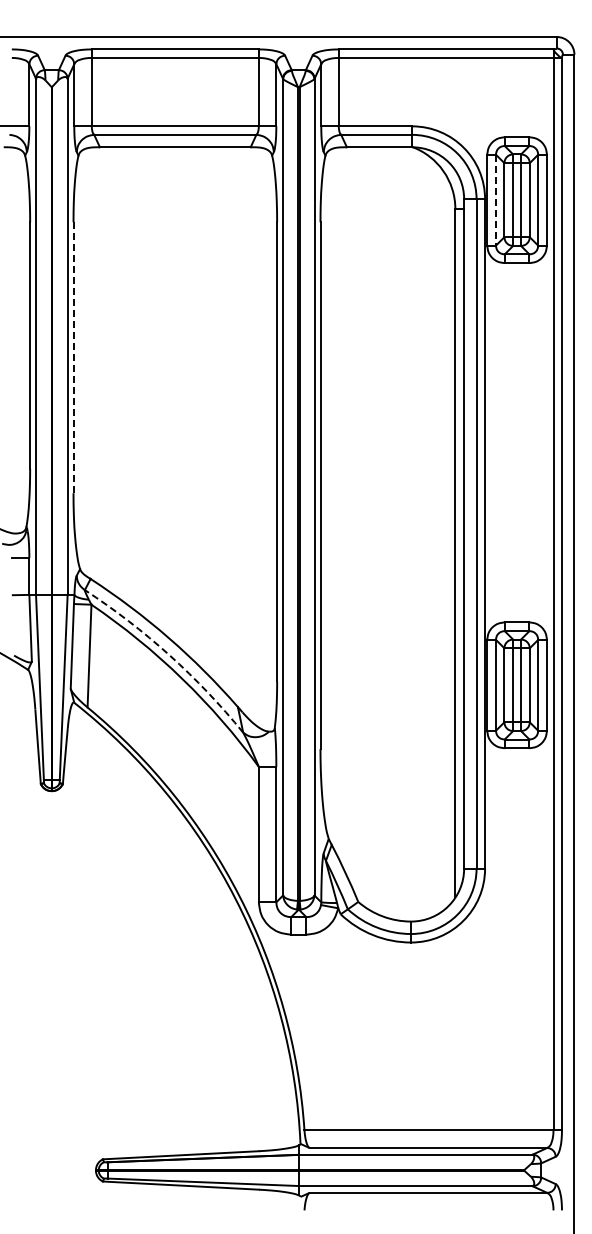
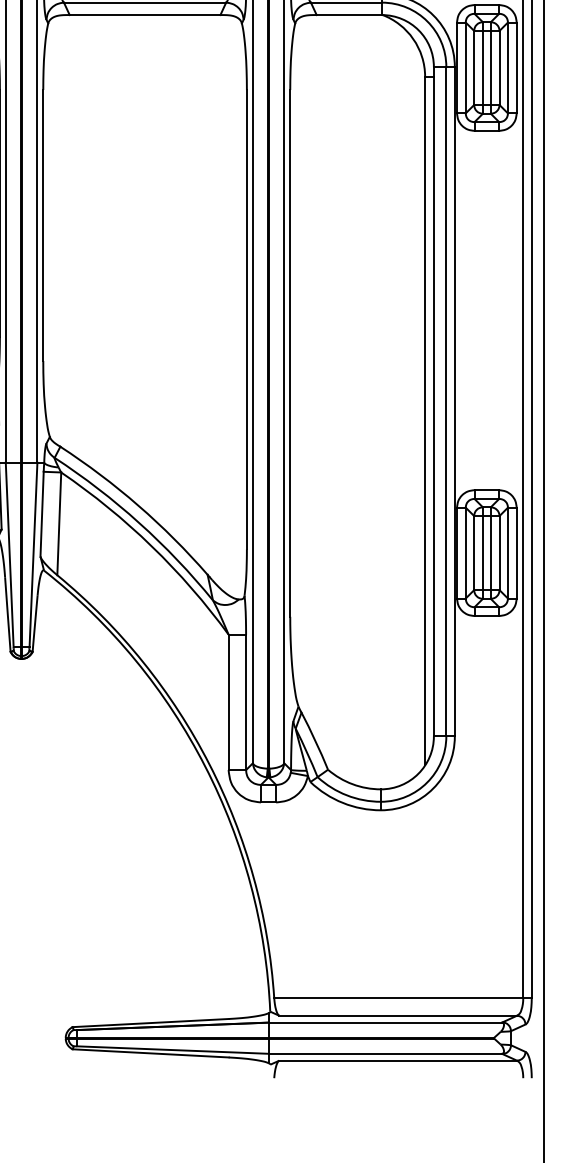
line: (495, 200) -> (465, 68), dashed -> solid
line: (73, 358) -> (43, 226), dashed -> solid
arc: (169, 655) -> (139, 523), dashed -> solid

